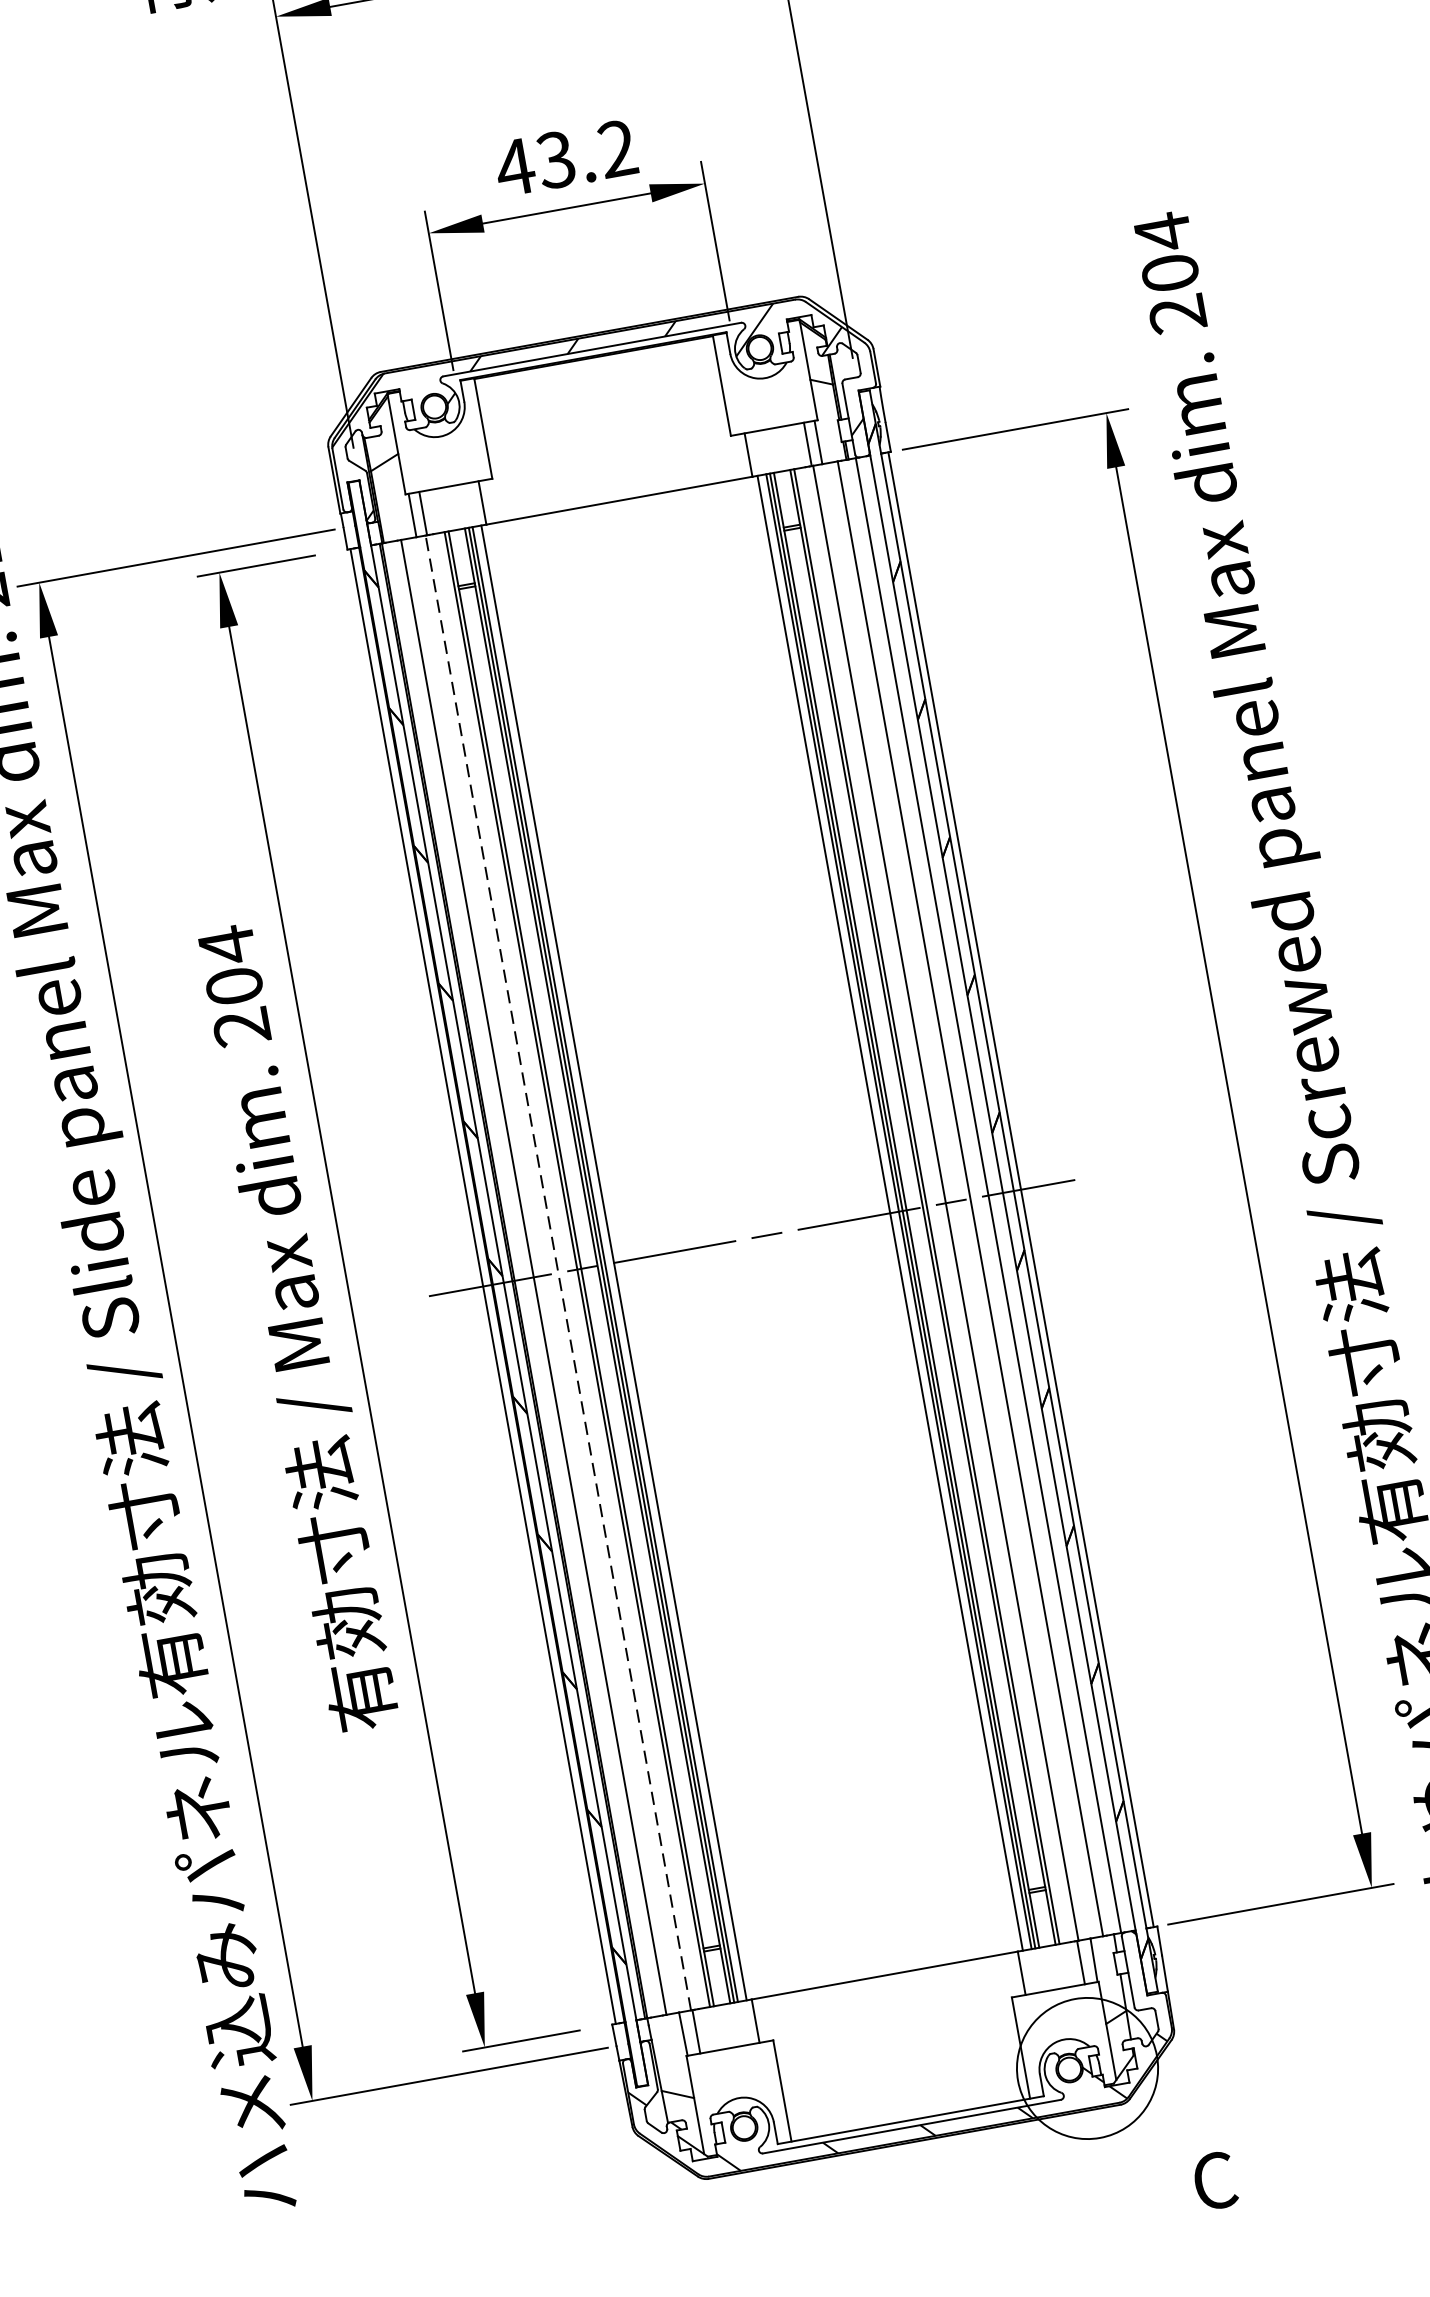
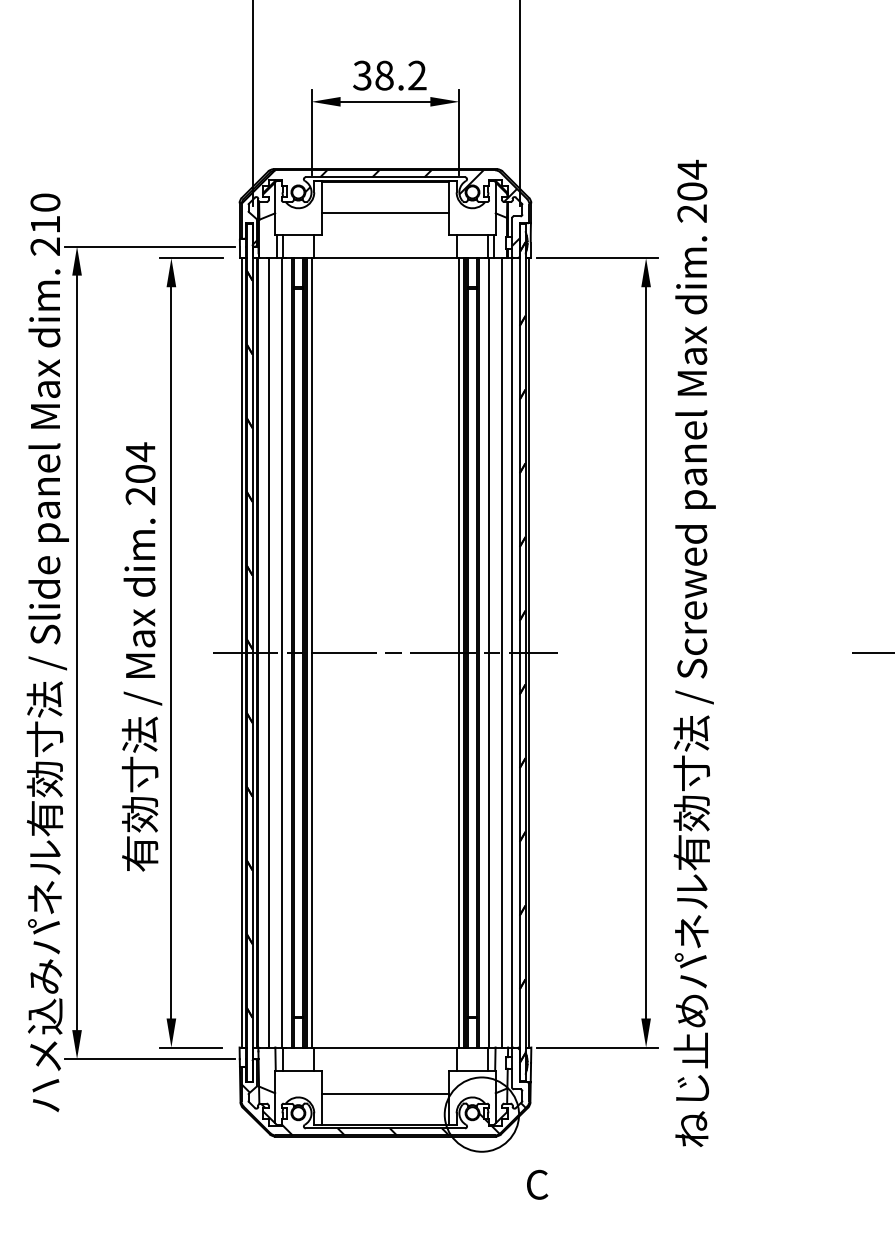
text: (533, 163) -> (372, 75), 43.2 -> 38.2
line: (604, 415) -> (385, 212), added
line: (557, 1272) -> (281, 652), dashed -> solid
line: (900, 2061) -> (385, 1093), added

